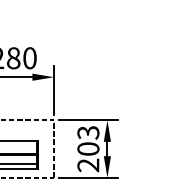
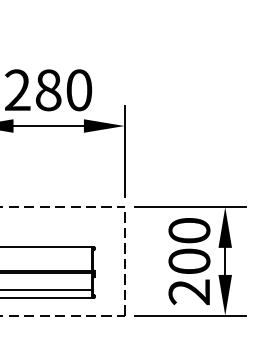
text: (88, 132) -> (189, 230), 203 -> 200

